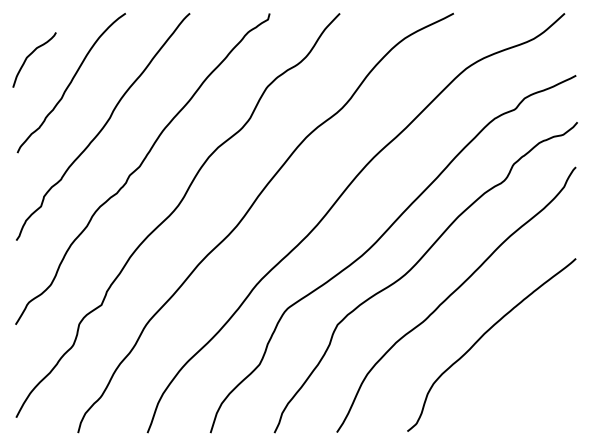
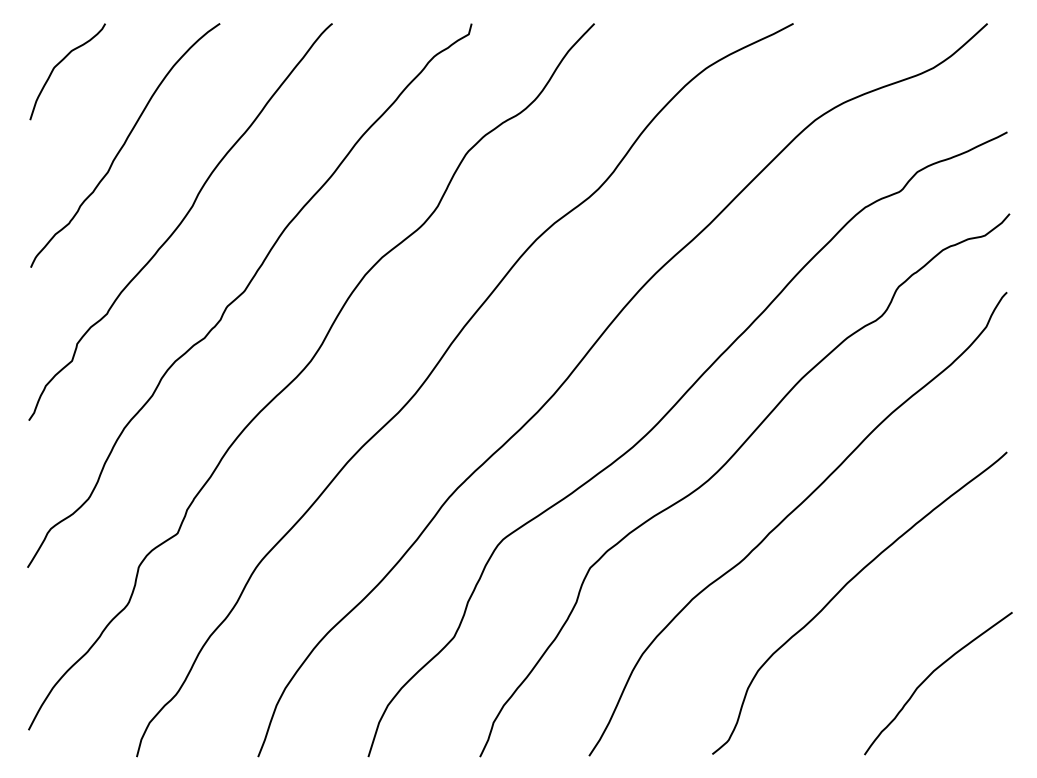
curve: (30, 55) -> (60, 63), moved
curve: (532, 386) -> (931, 675), added

